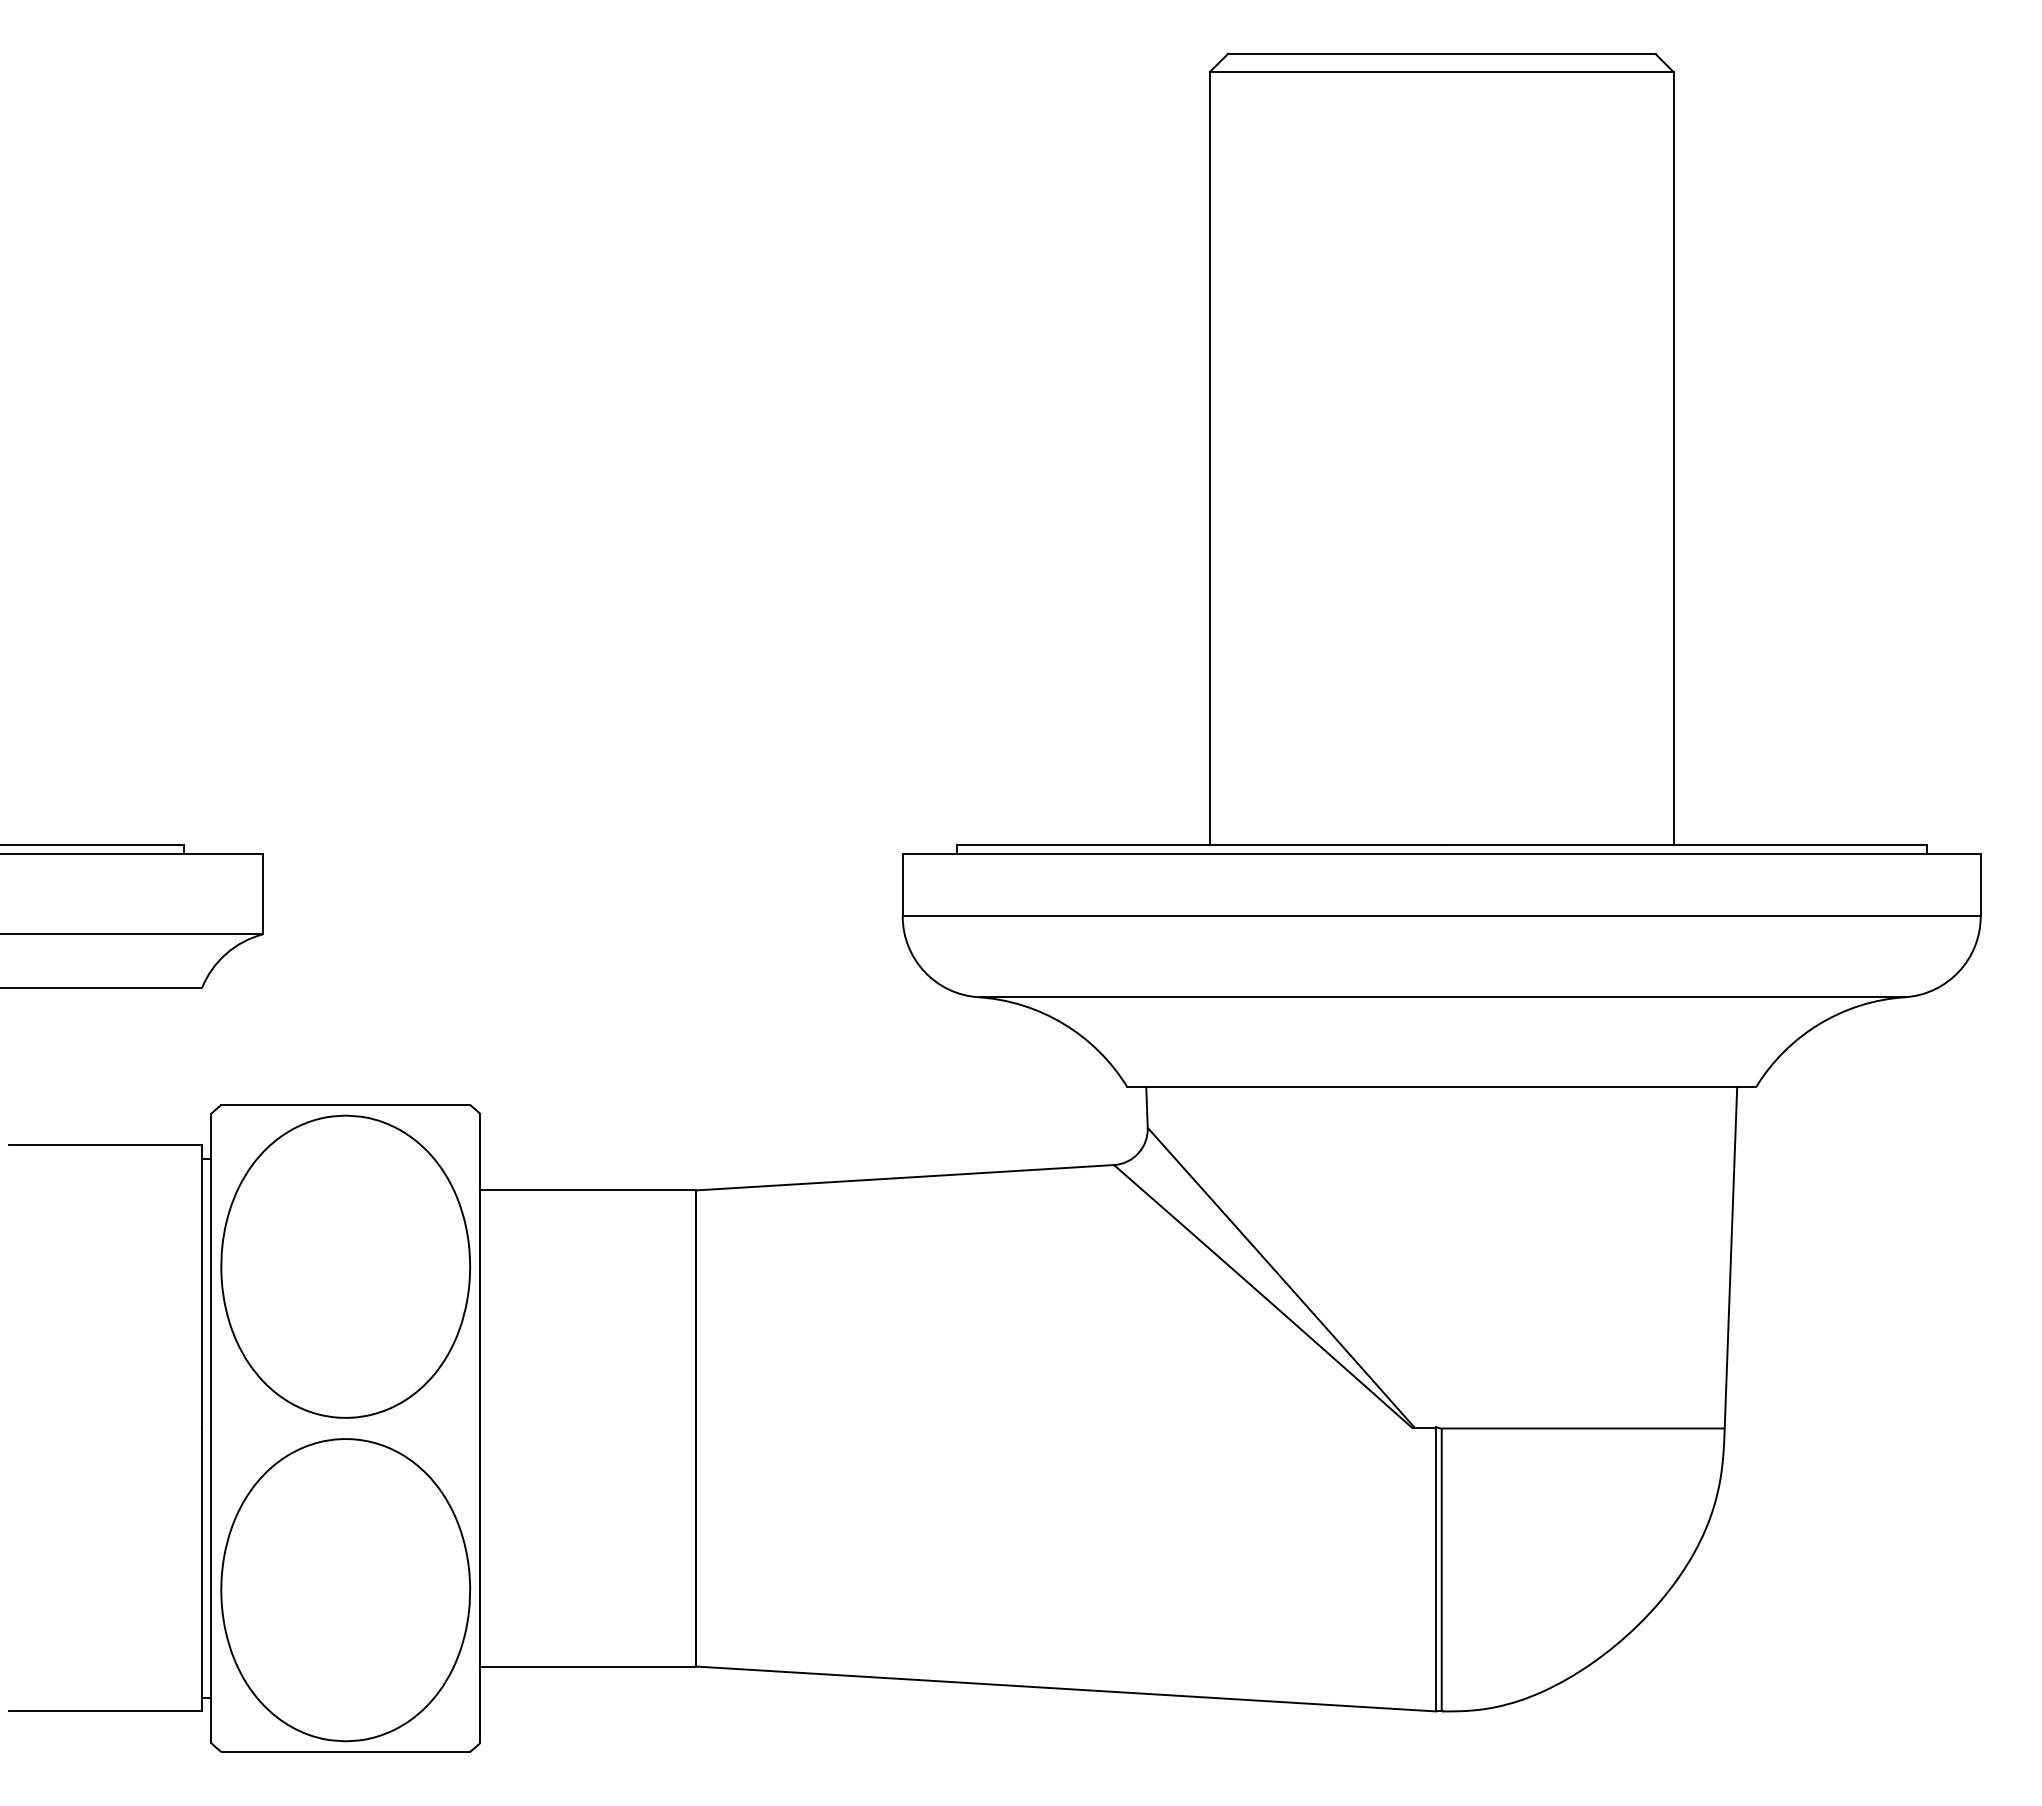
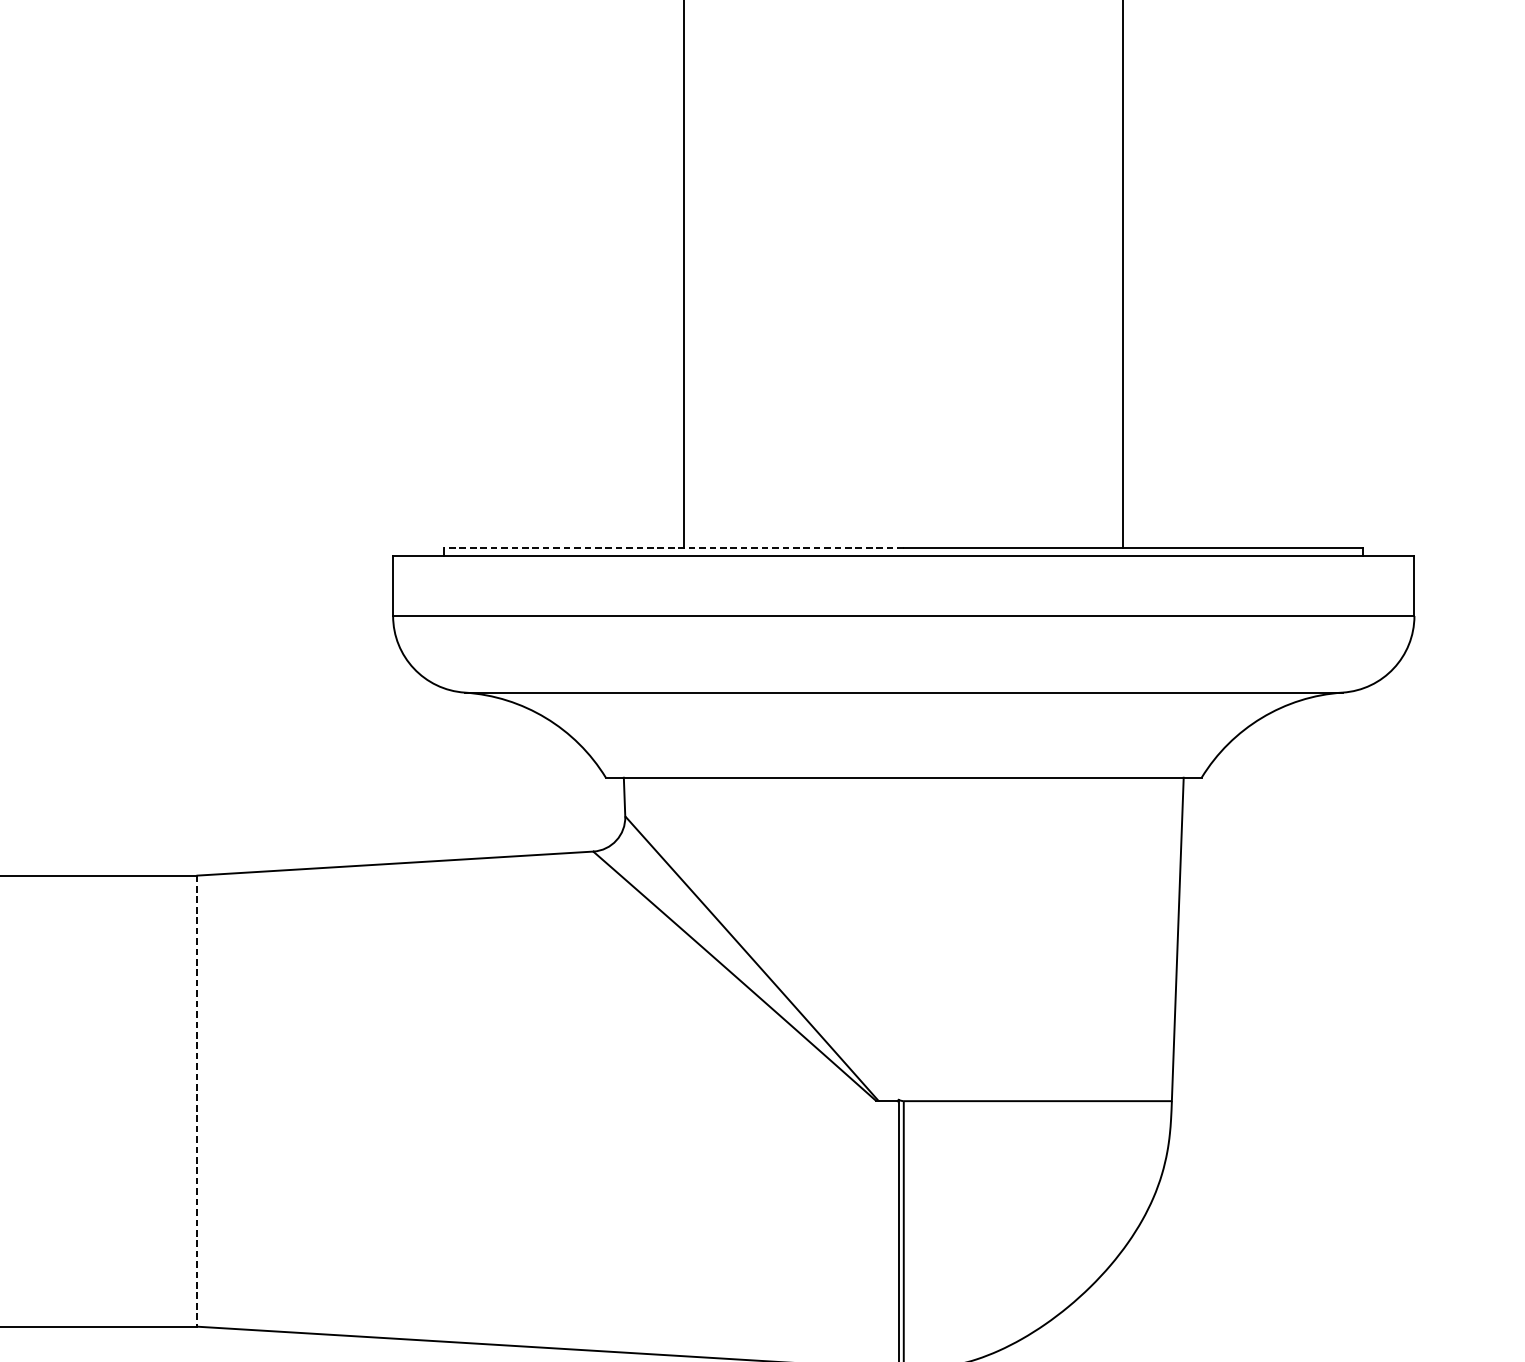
line: (1199, 844) -> (674, 547), solid -> dashed
line: (696, 1428) -> (197, 1101), solid -> dashed

